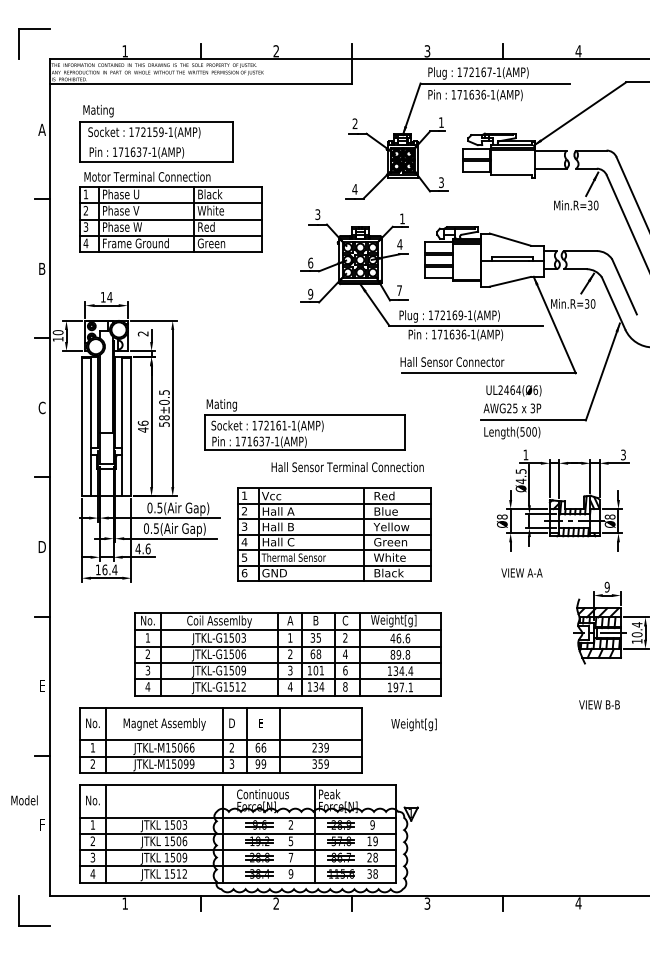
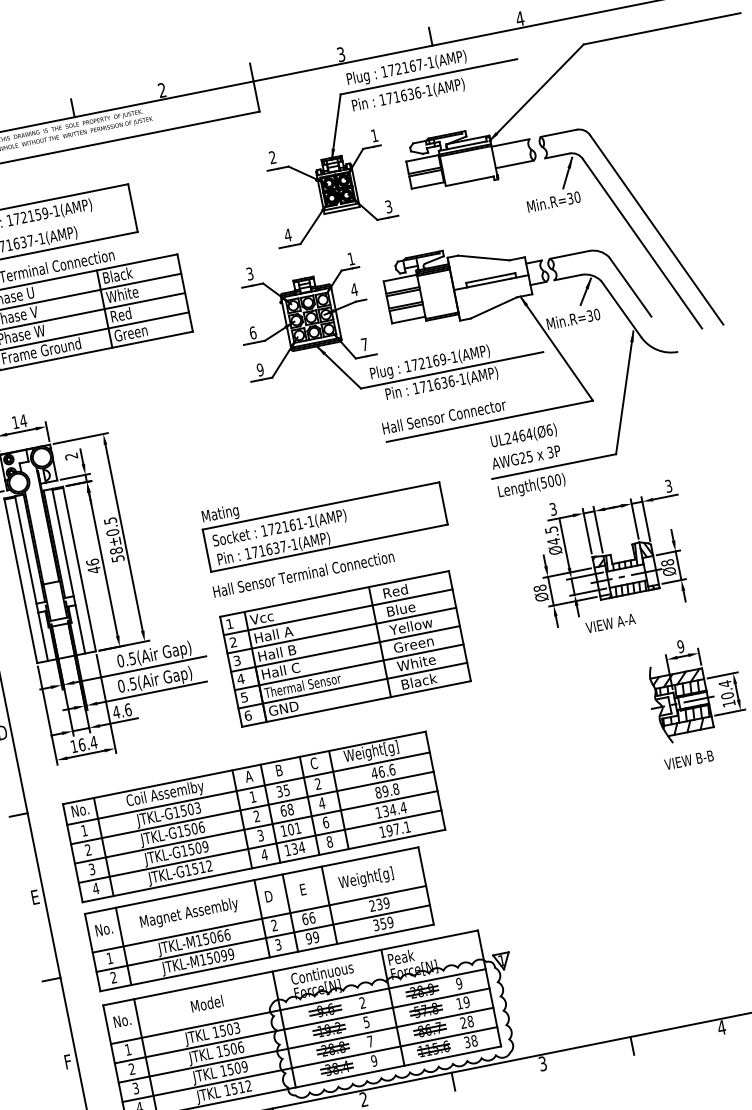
part: (304, 424) -> (322, 517), moved
text: (525, 454) -> (552, 508), 1 -> 3
text: (347, 467) -> (303, 574), moved
text: (521, 572) -> (609, 622), moved
part: (287, 654) -> (253, 817), moved
text: (599, 704) -> (689, 759), moved
text: (413, 724) -> (365, 878), moved
text: (24, 800) -> (207, 1003), moved

